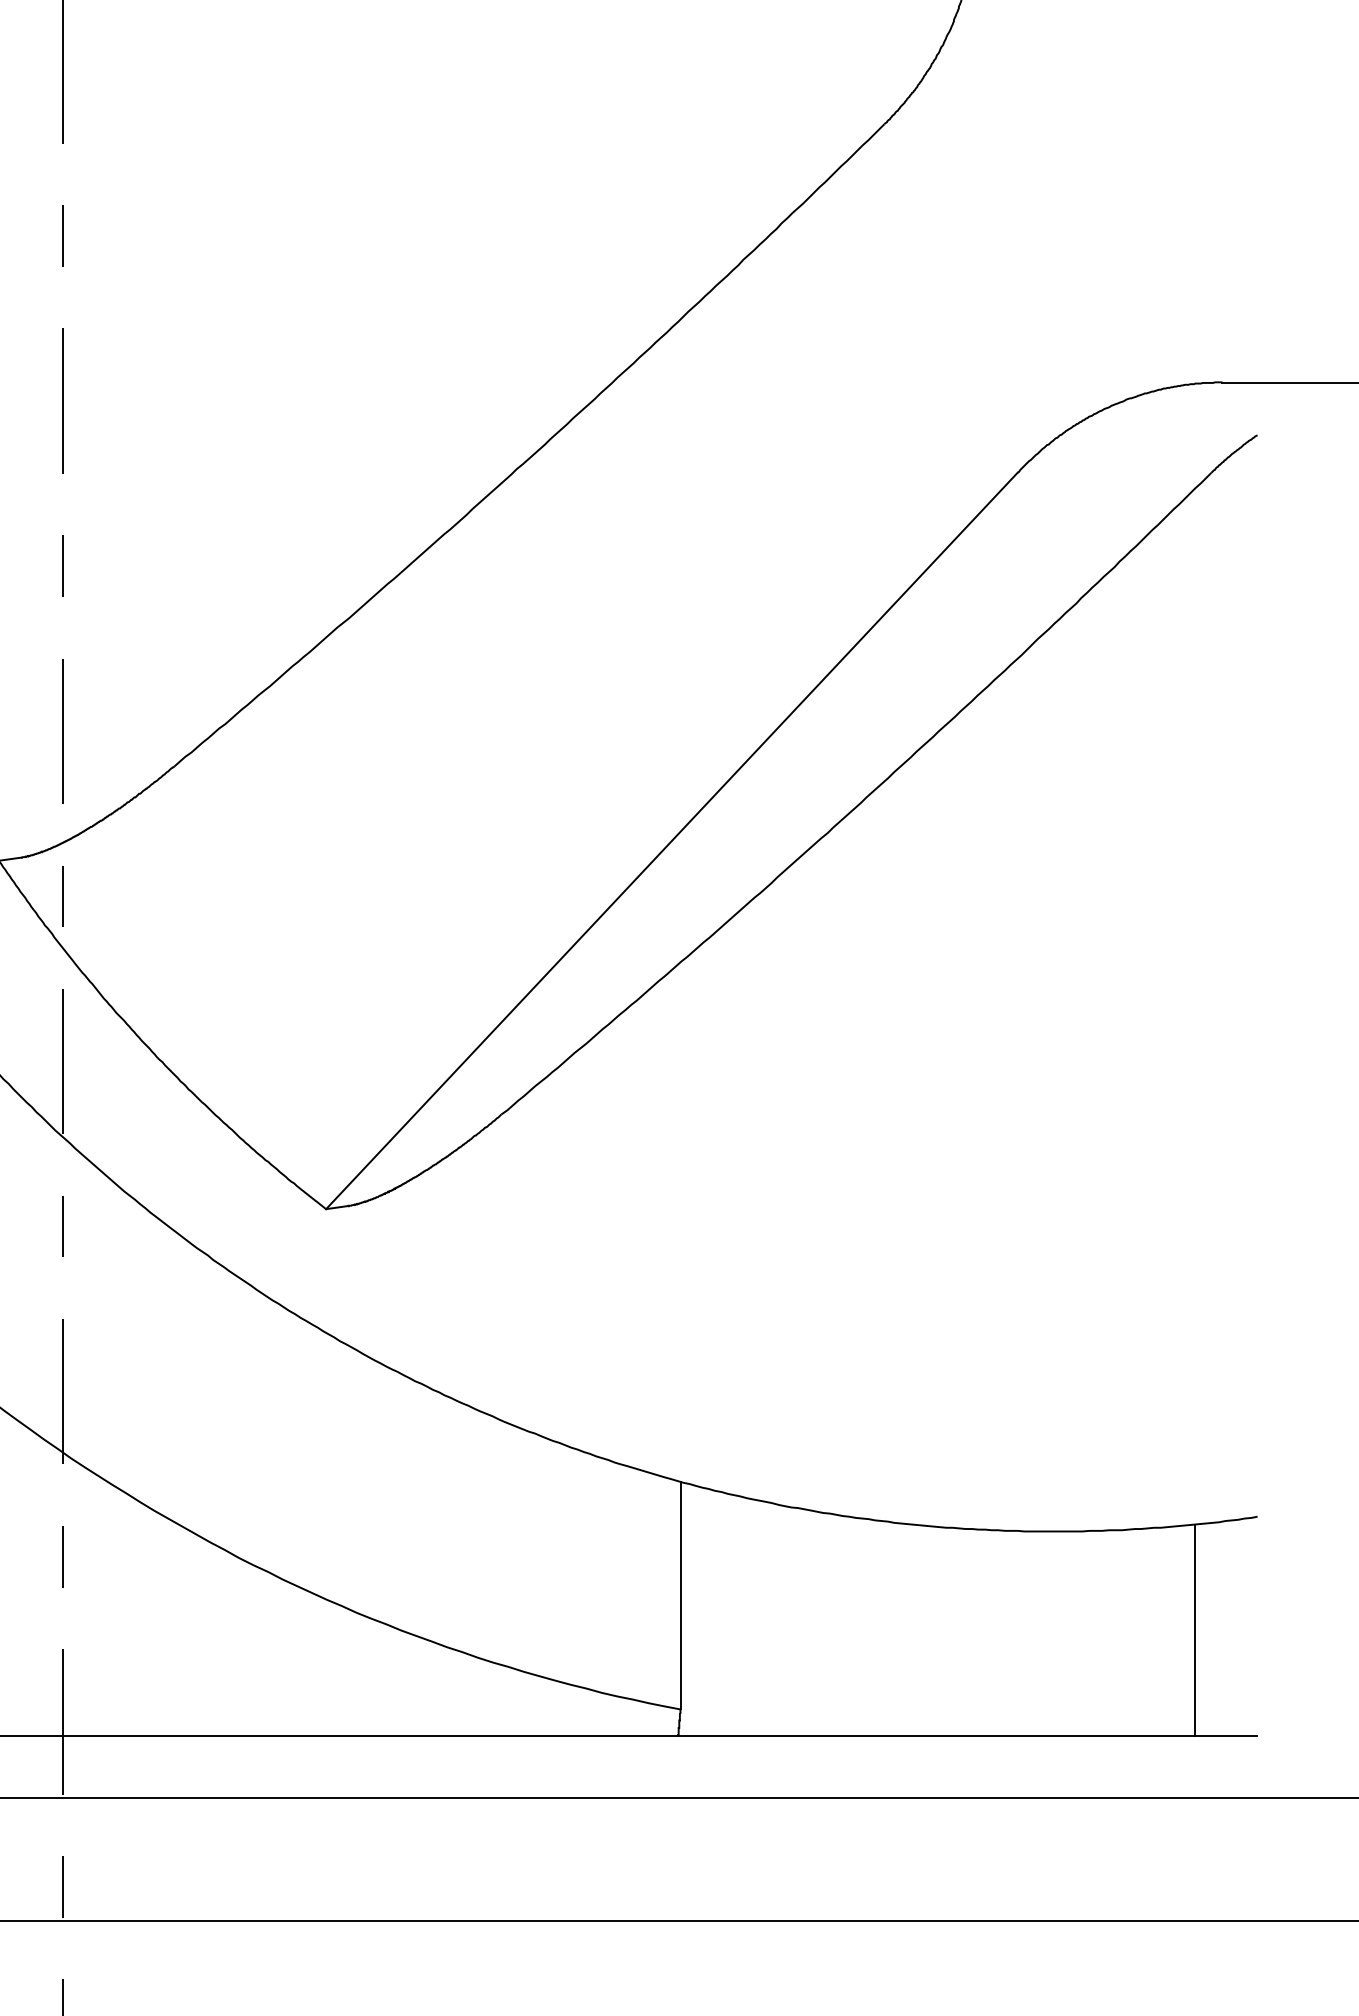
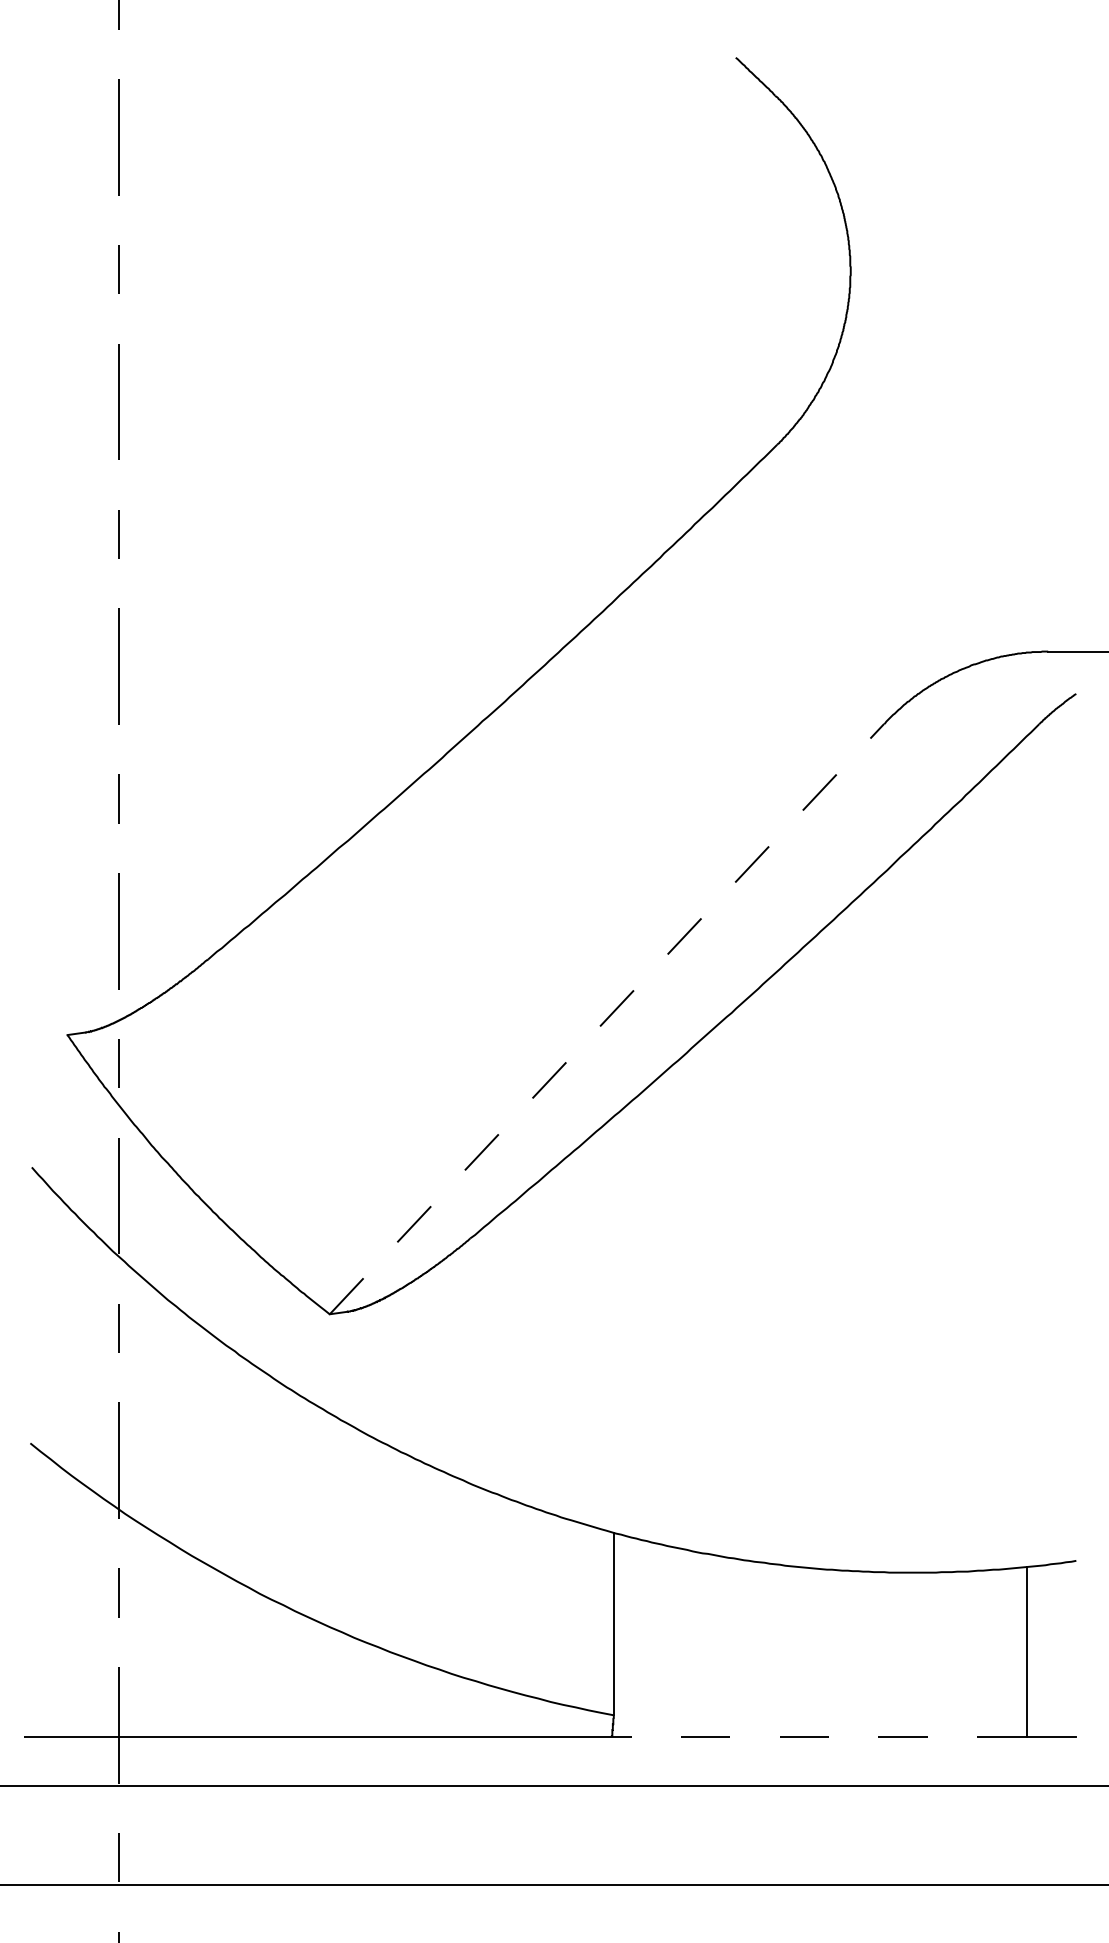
line: (671, 841) -> (606, 1019), solid -> dashed
line: (935, 1735) -> (818, 1736), solid -> dashed

